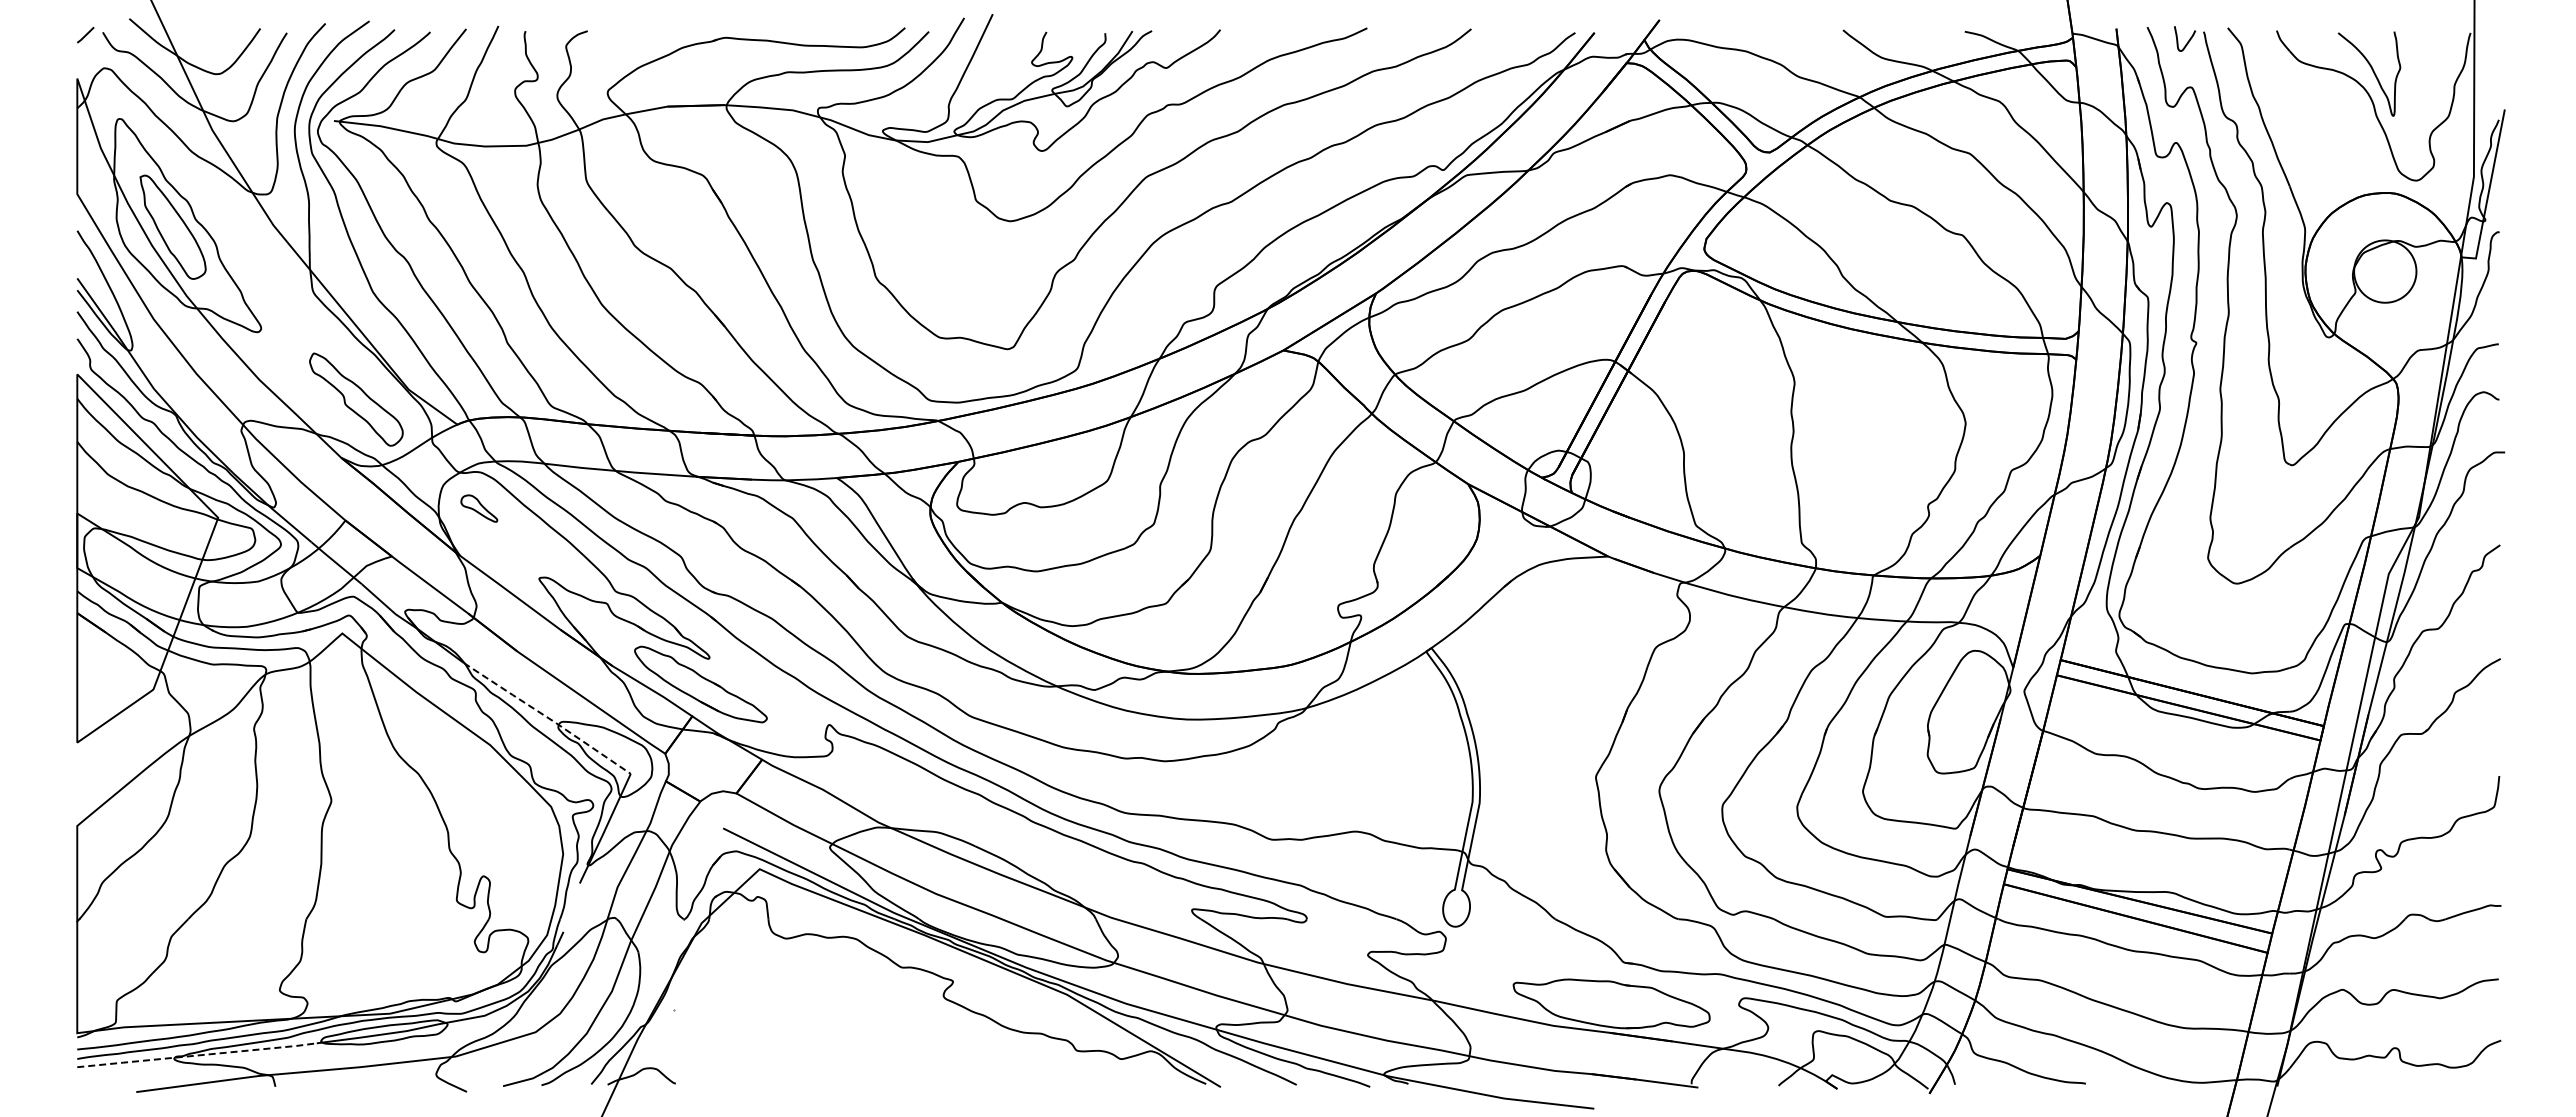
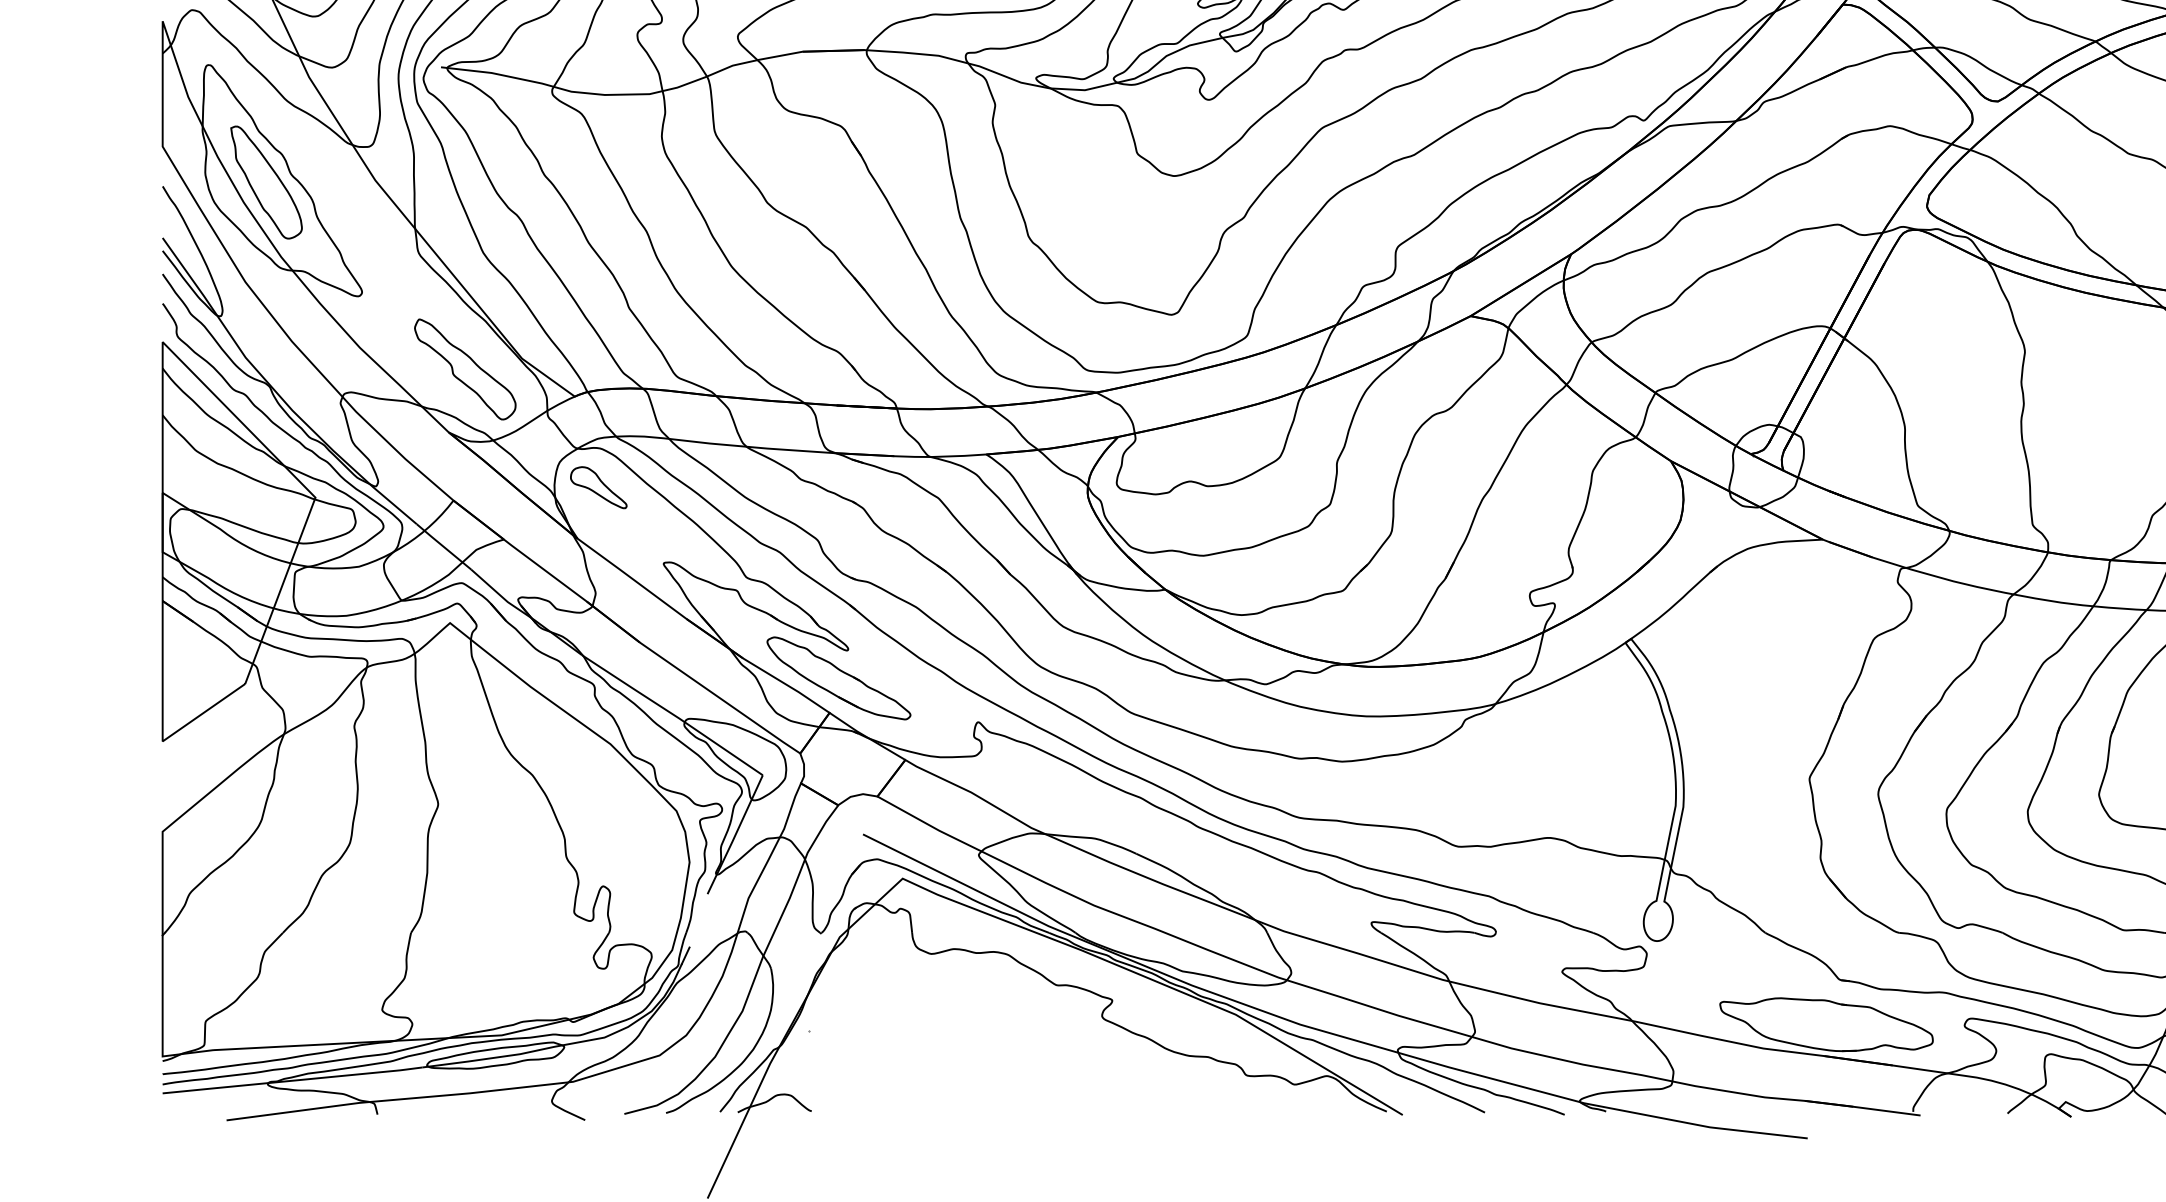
part: (478, 508) -> (597, 487), size x1.43
line: (547, 717) -> (672, 714), dashed -> solid
line: (197, 1055) -> (293, 1080), dashed -> solid

